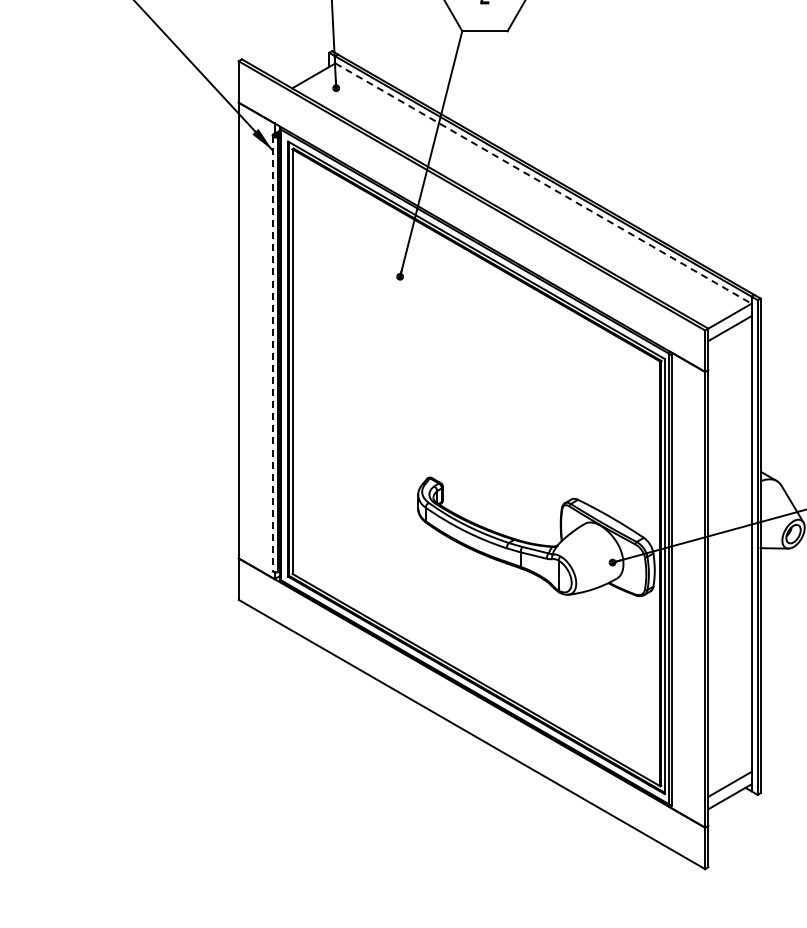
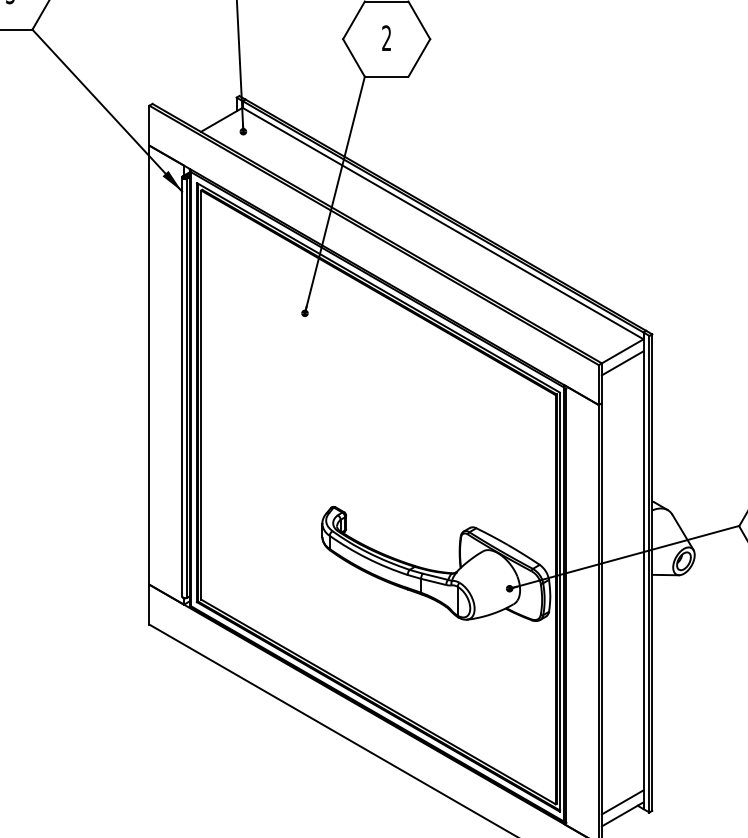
line: (543, 183) -> (443, 223), dashed -> solid
line: (272, 353) -> (181, 387), dashed -> solid

